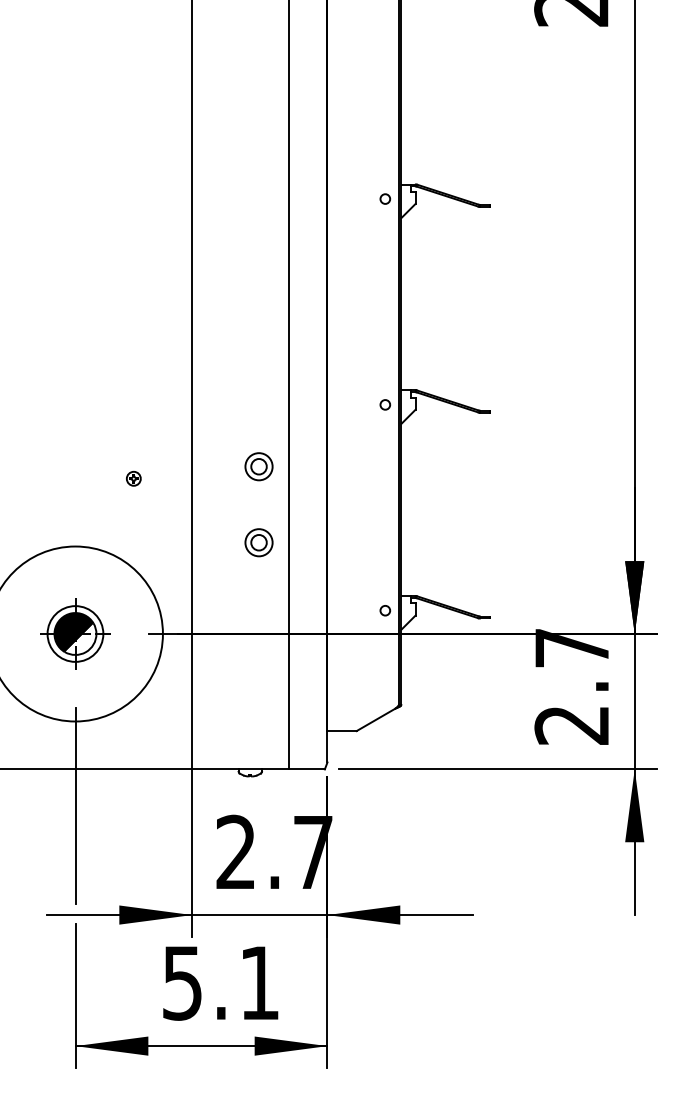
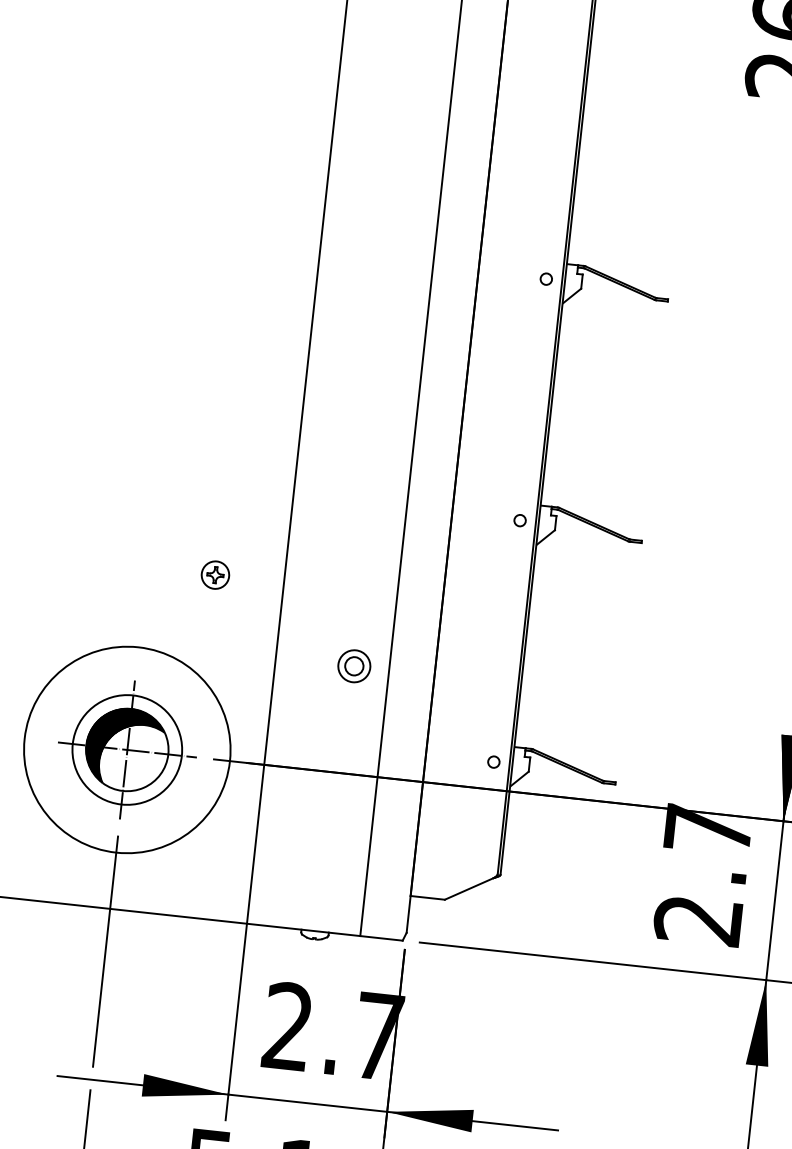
part: (258, 466) -> (363, 576), removed
part: (133, 478) -> (215, 574), size x1.67
part: (75, 633) -> (127, 749), size x1.67

